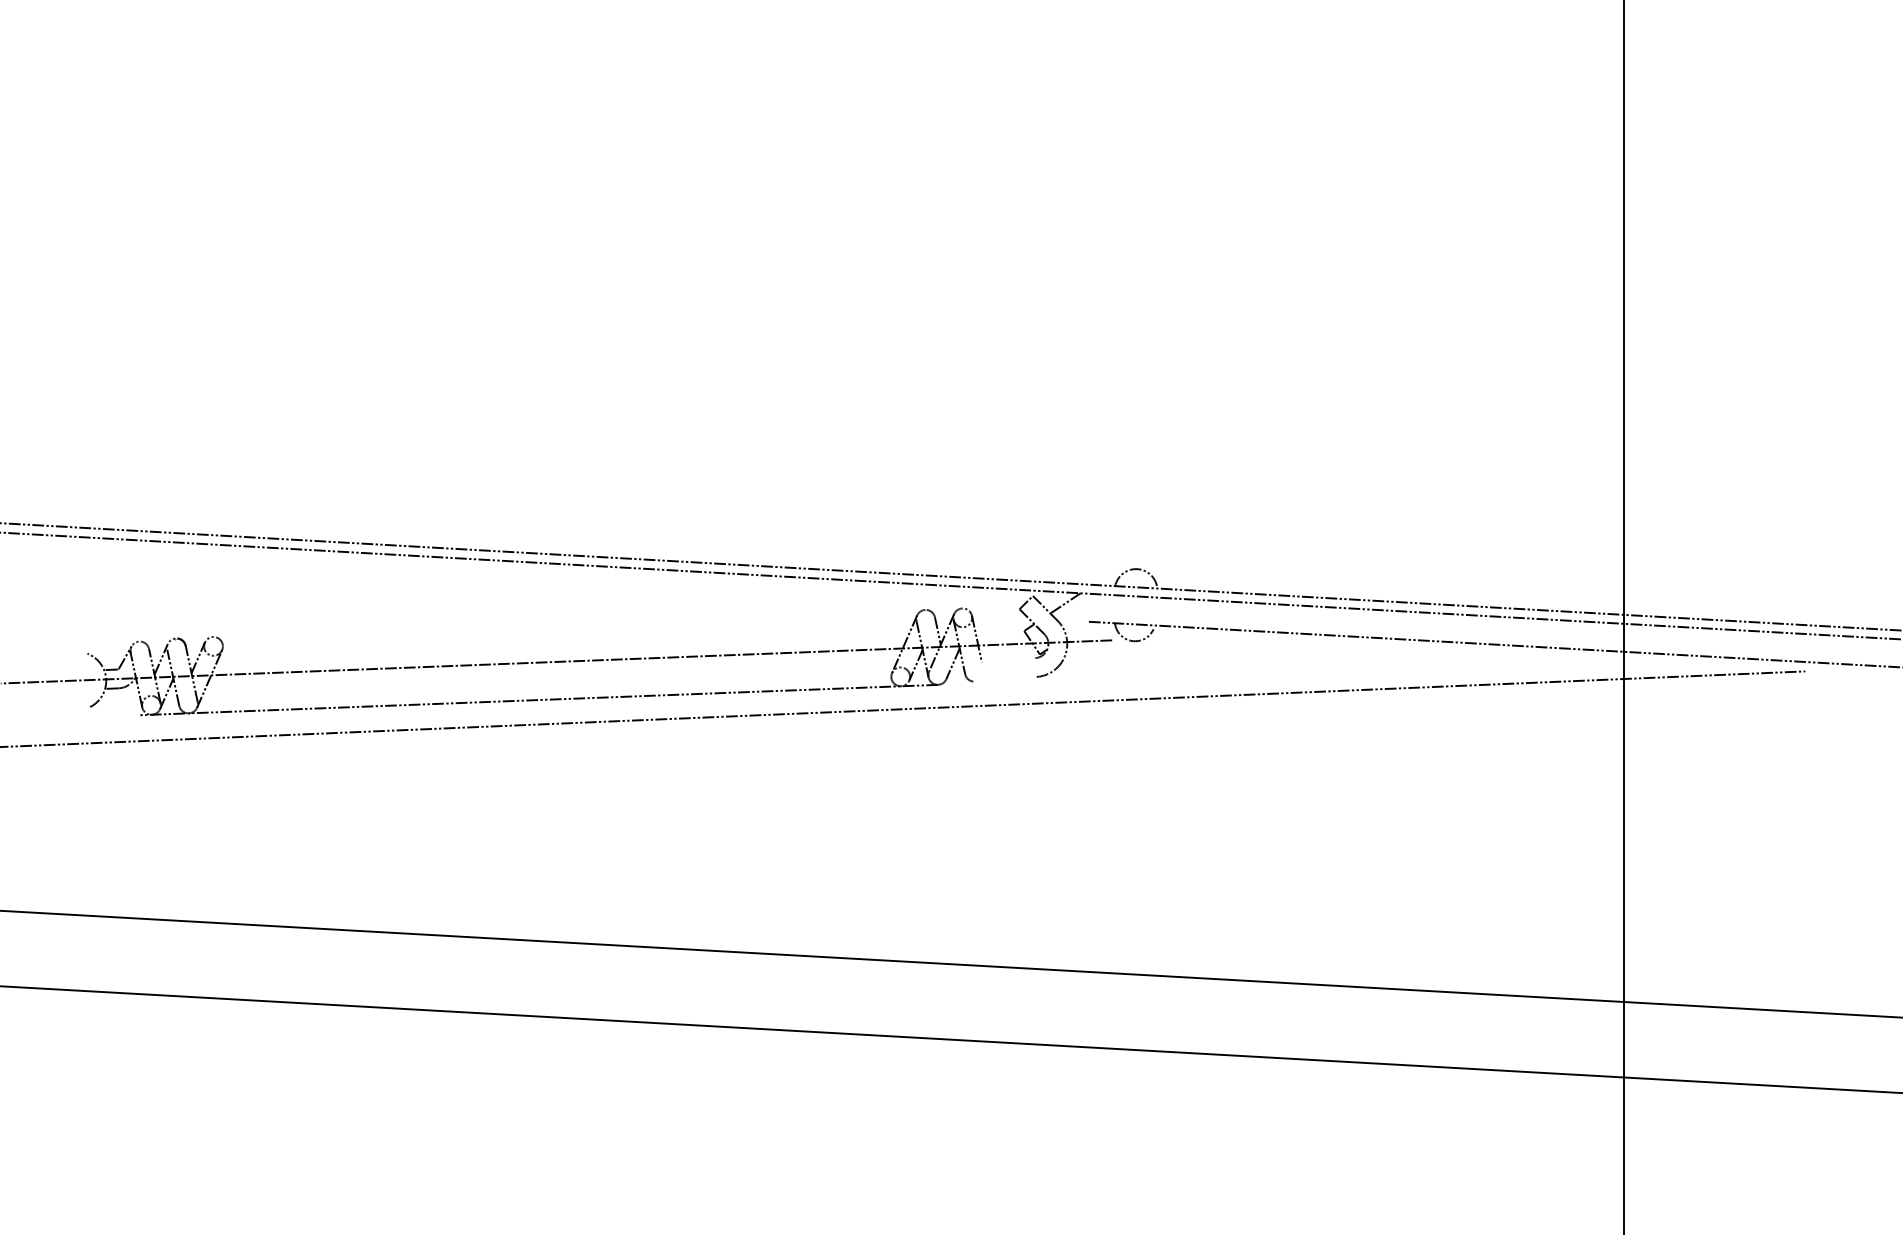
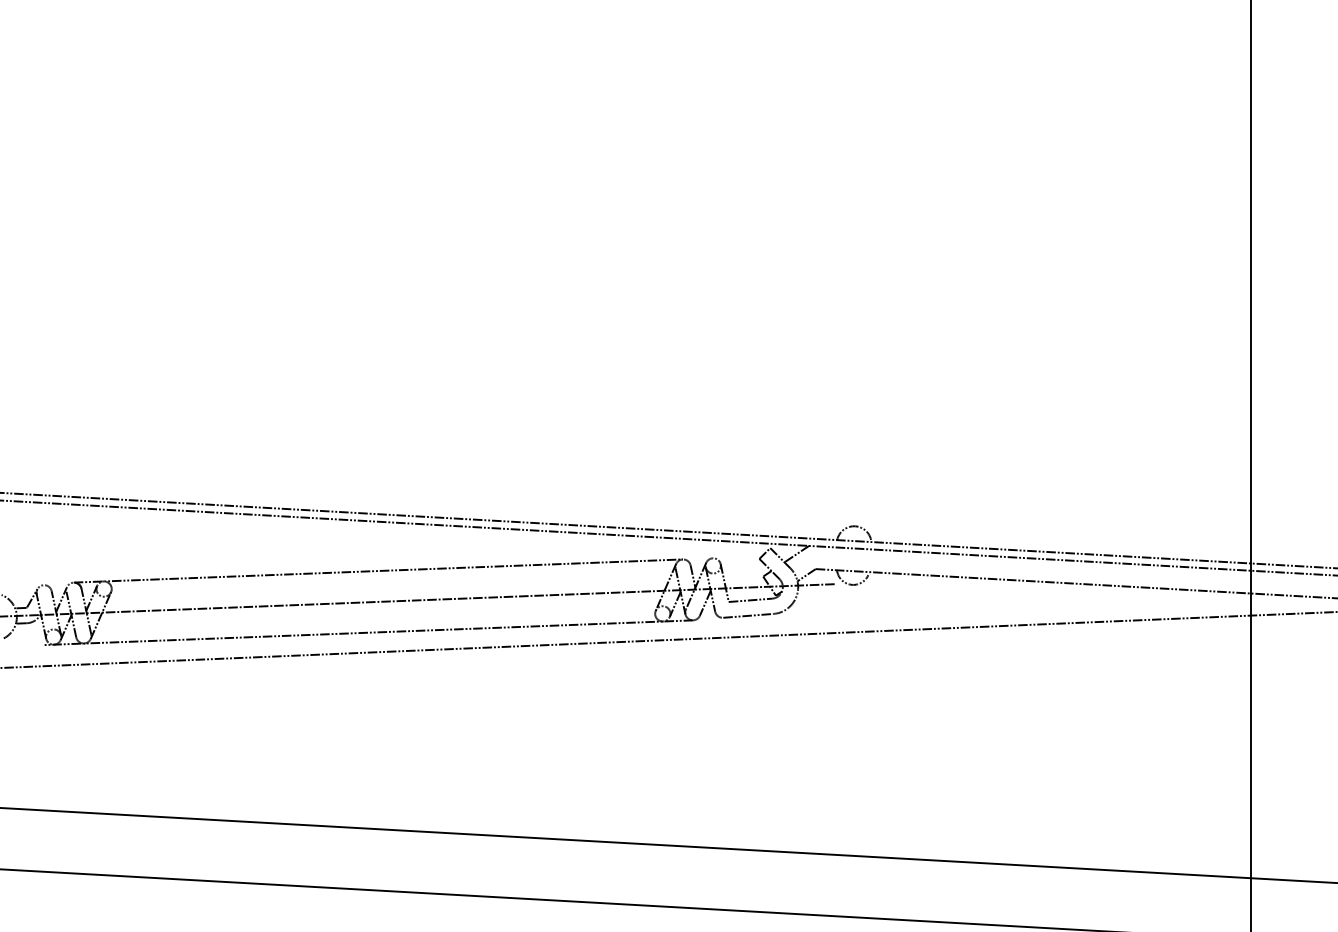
line: (550, 623) -> (378, 570), added
line: (1077, 628) -> (806, 574), added
line: (1008, 660) -> (750, 600), added
line: (1005, 678) -> (747, 615), added

